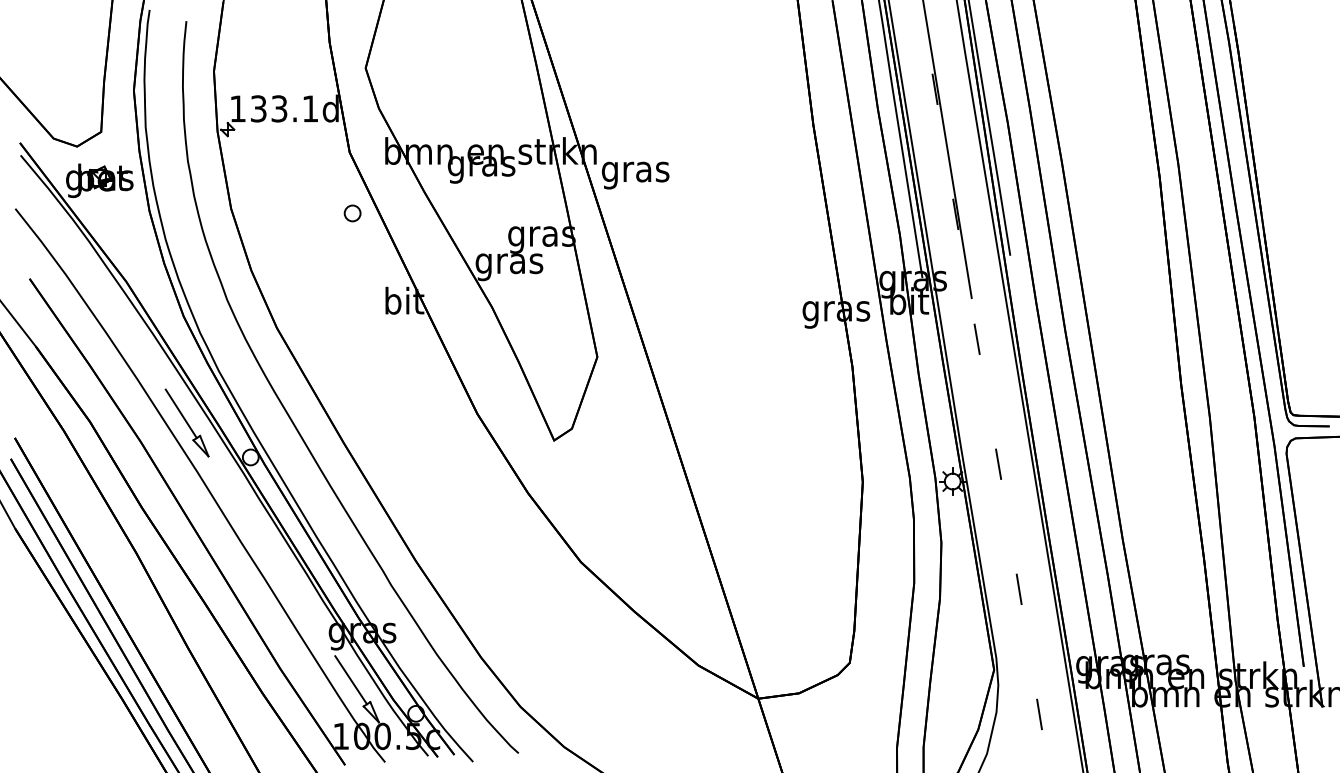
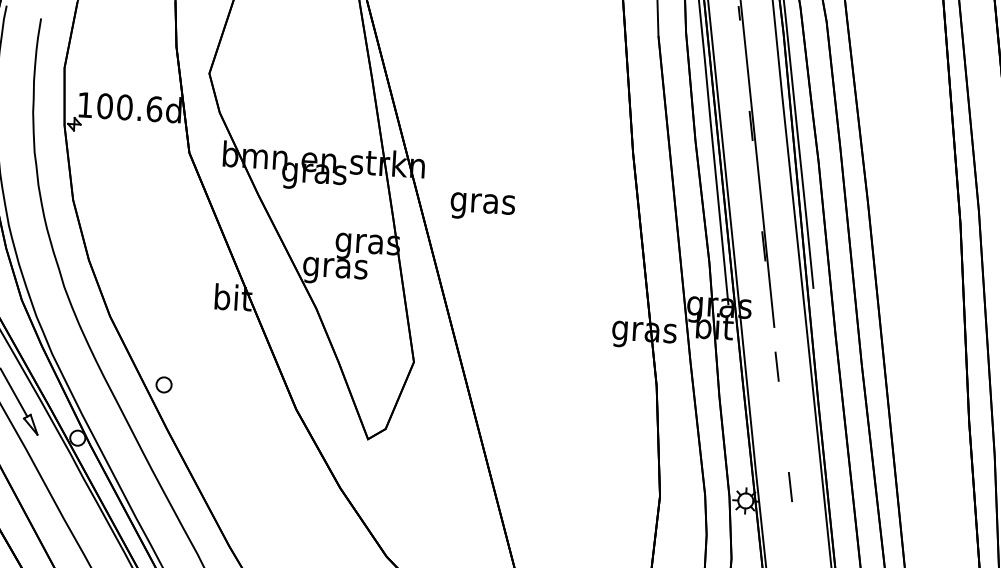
text: (284, 108) -> (129, 107), 133.1d -> 100.6d
text: (635, 175) -> (482, 206), moved
part: (352, 213) -> (163, 384), moved

